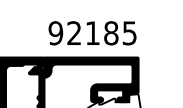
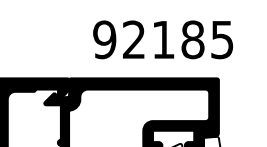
text: (92, 33) -> (163, 40), moved

